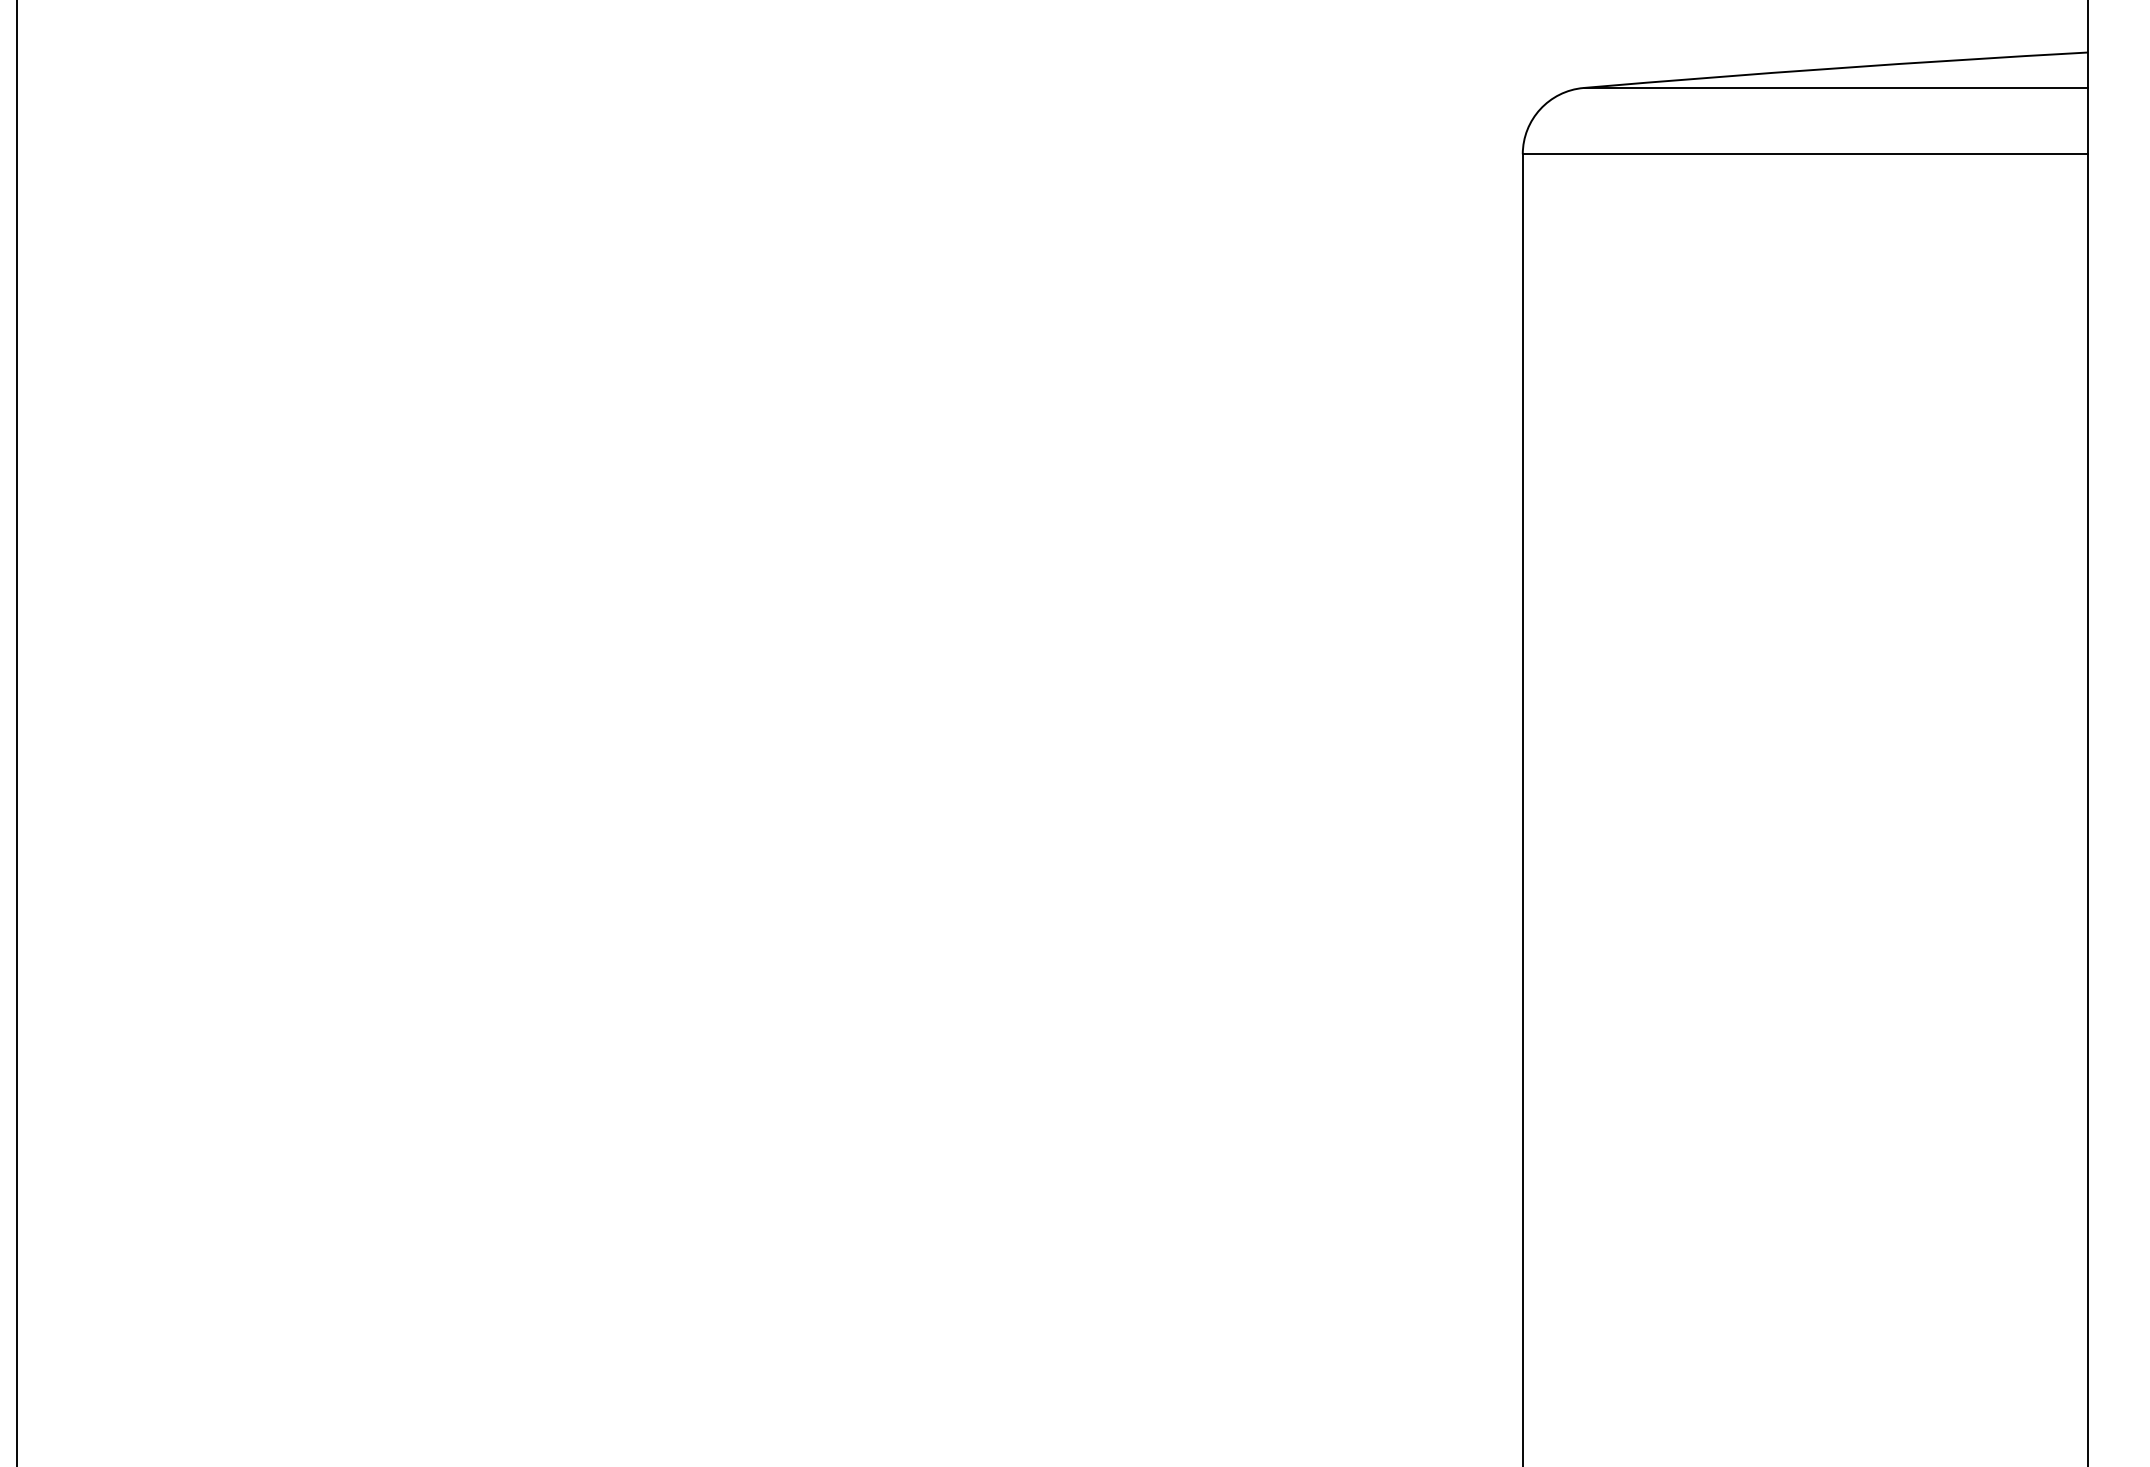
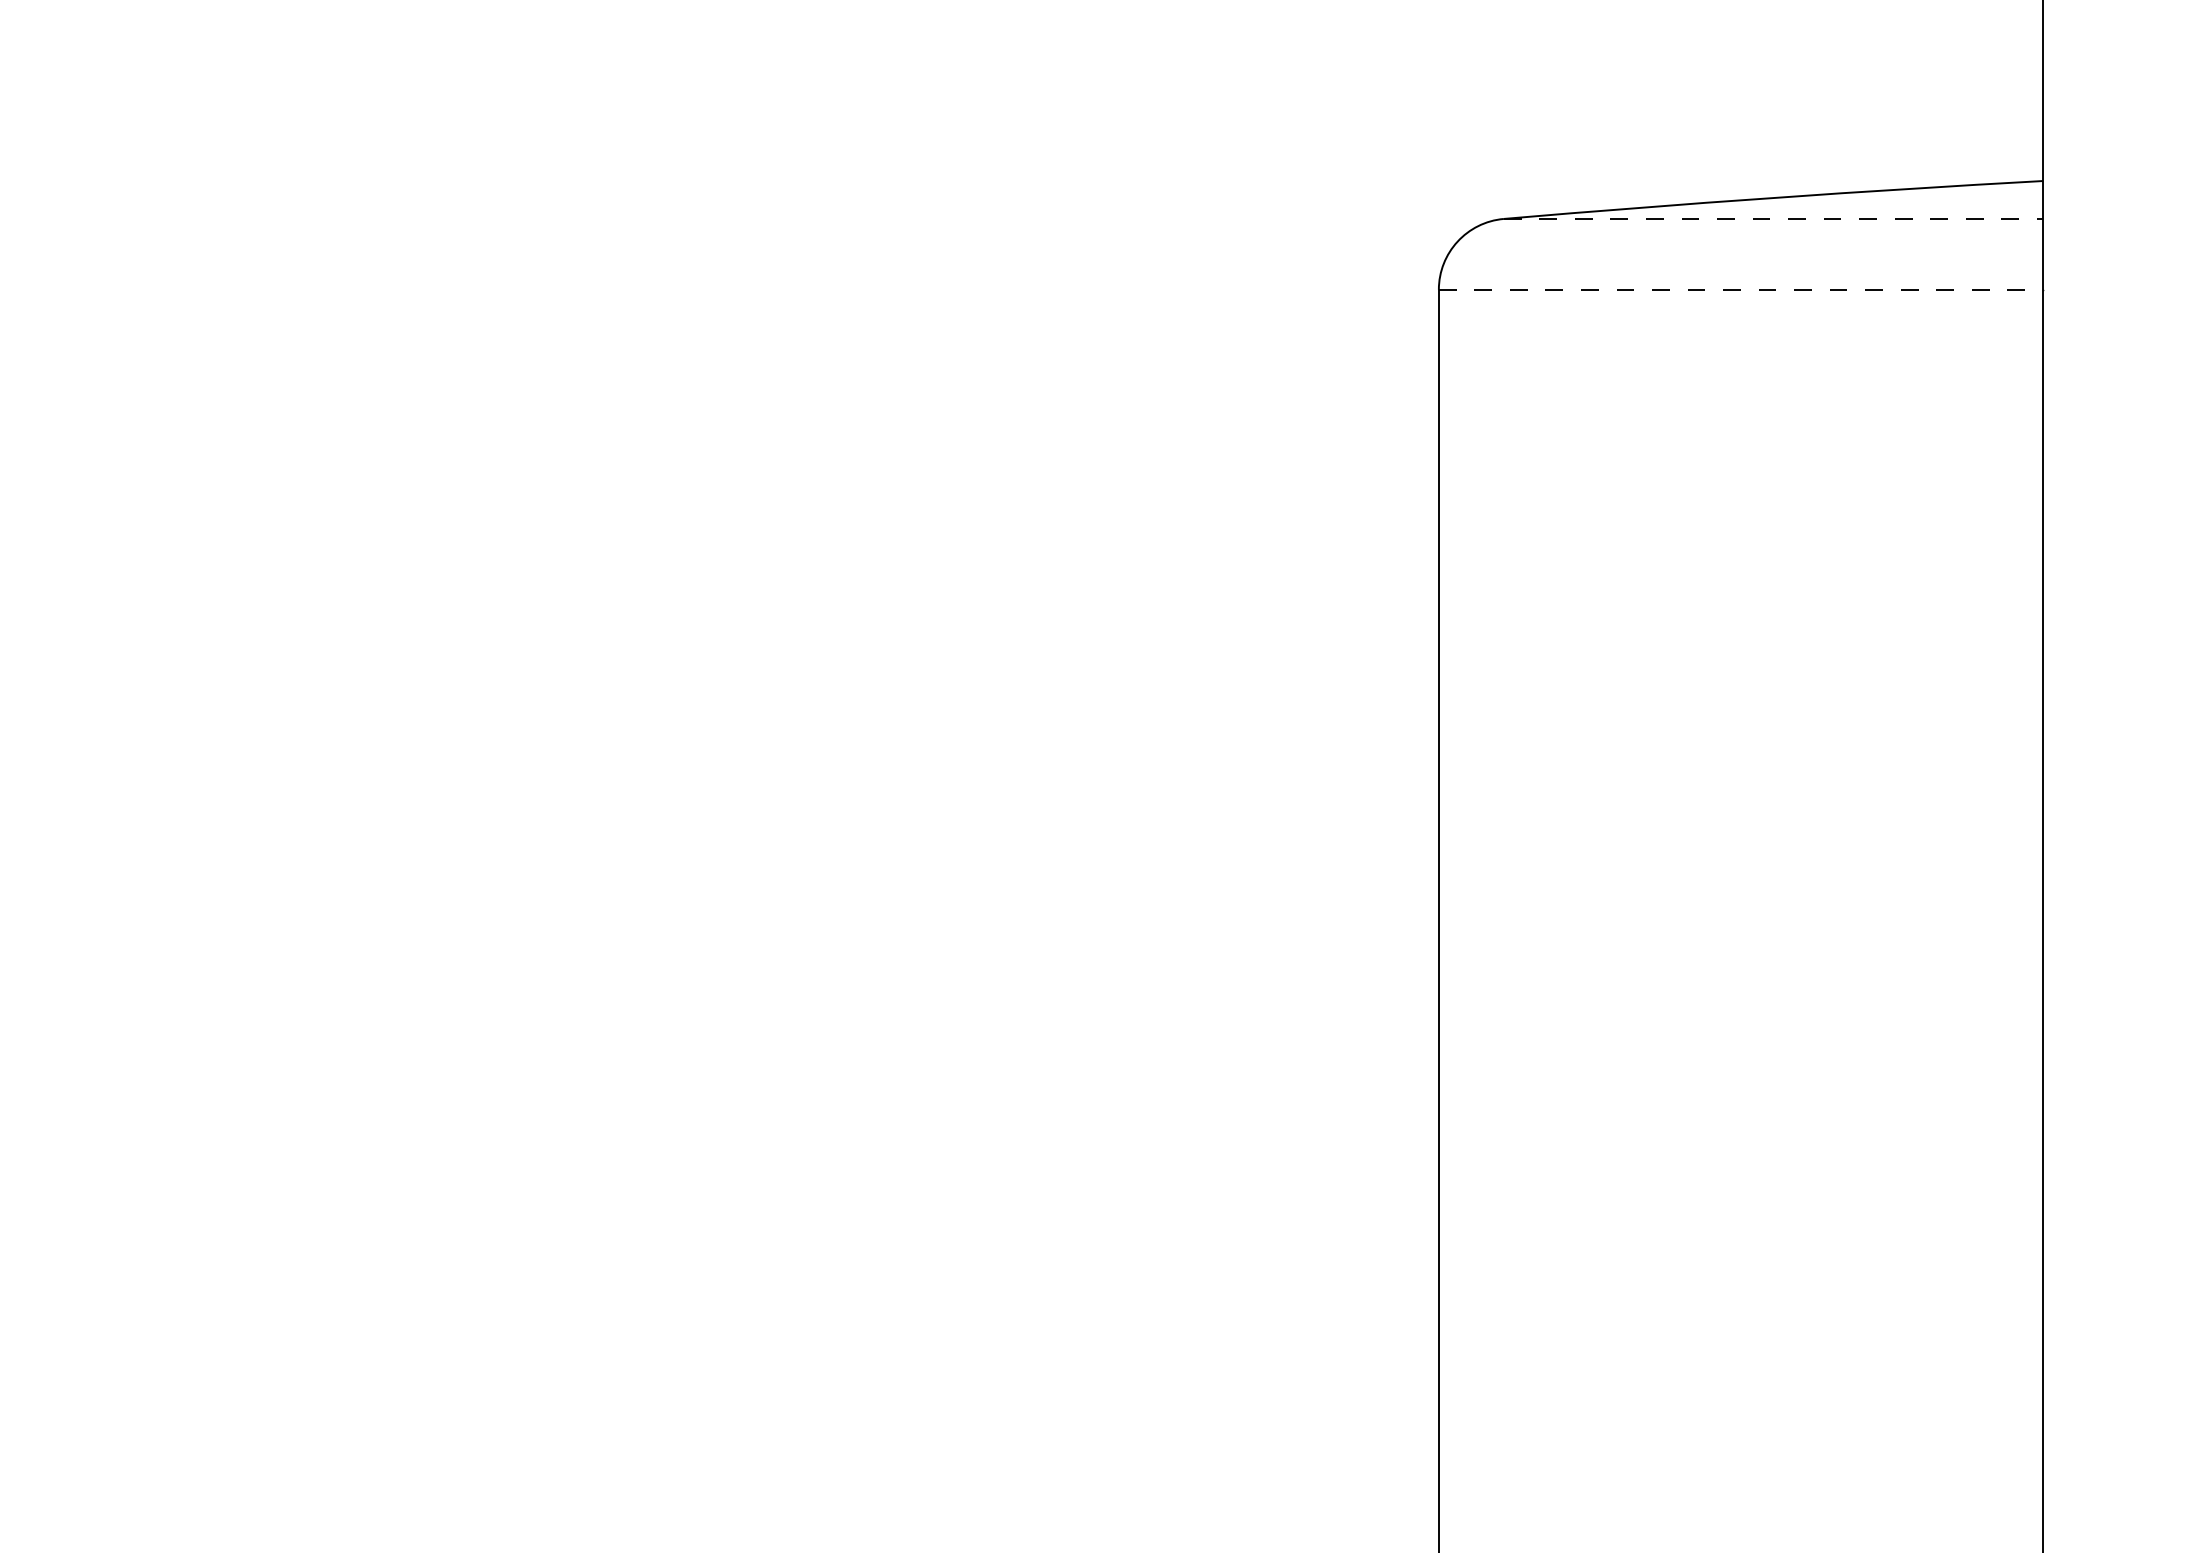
line: (1836, 87) -> (1773, 218), solid -> dashed
line: (1805, 154) -> (1740, 289), solid -> dashed

